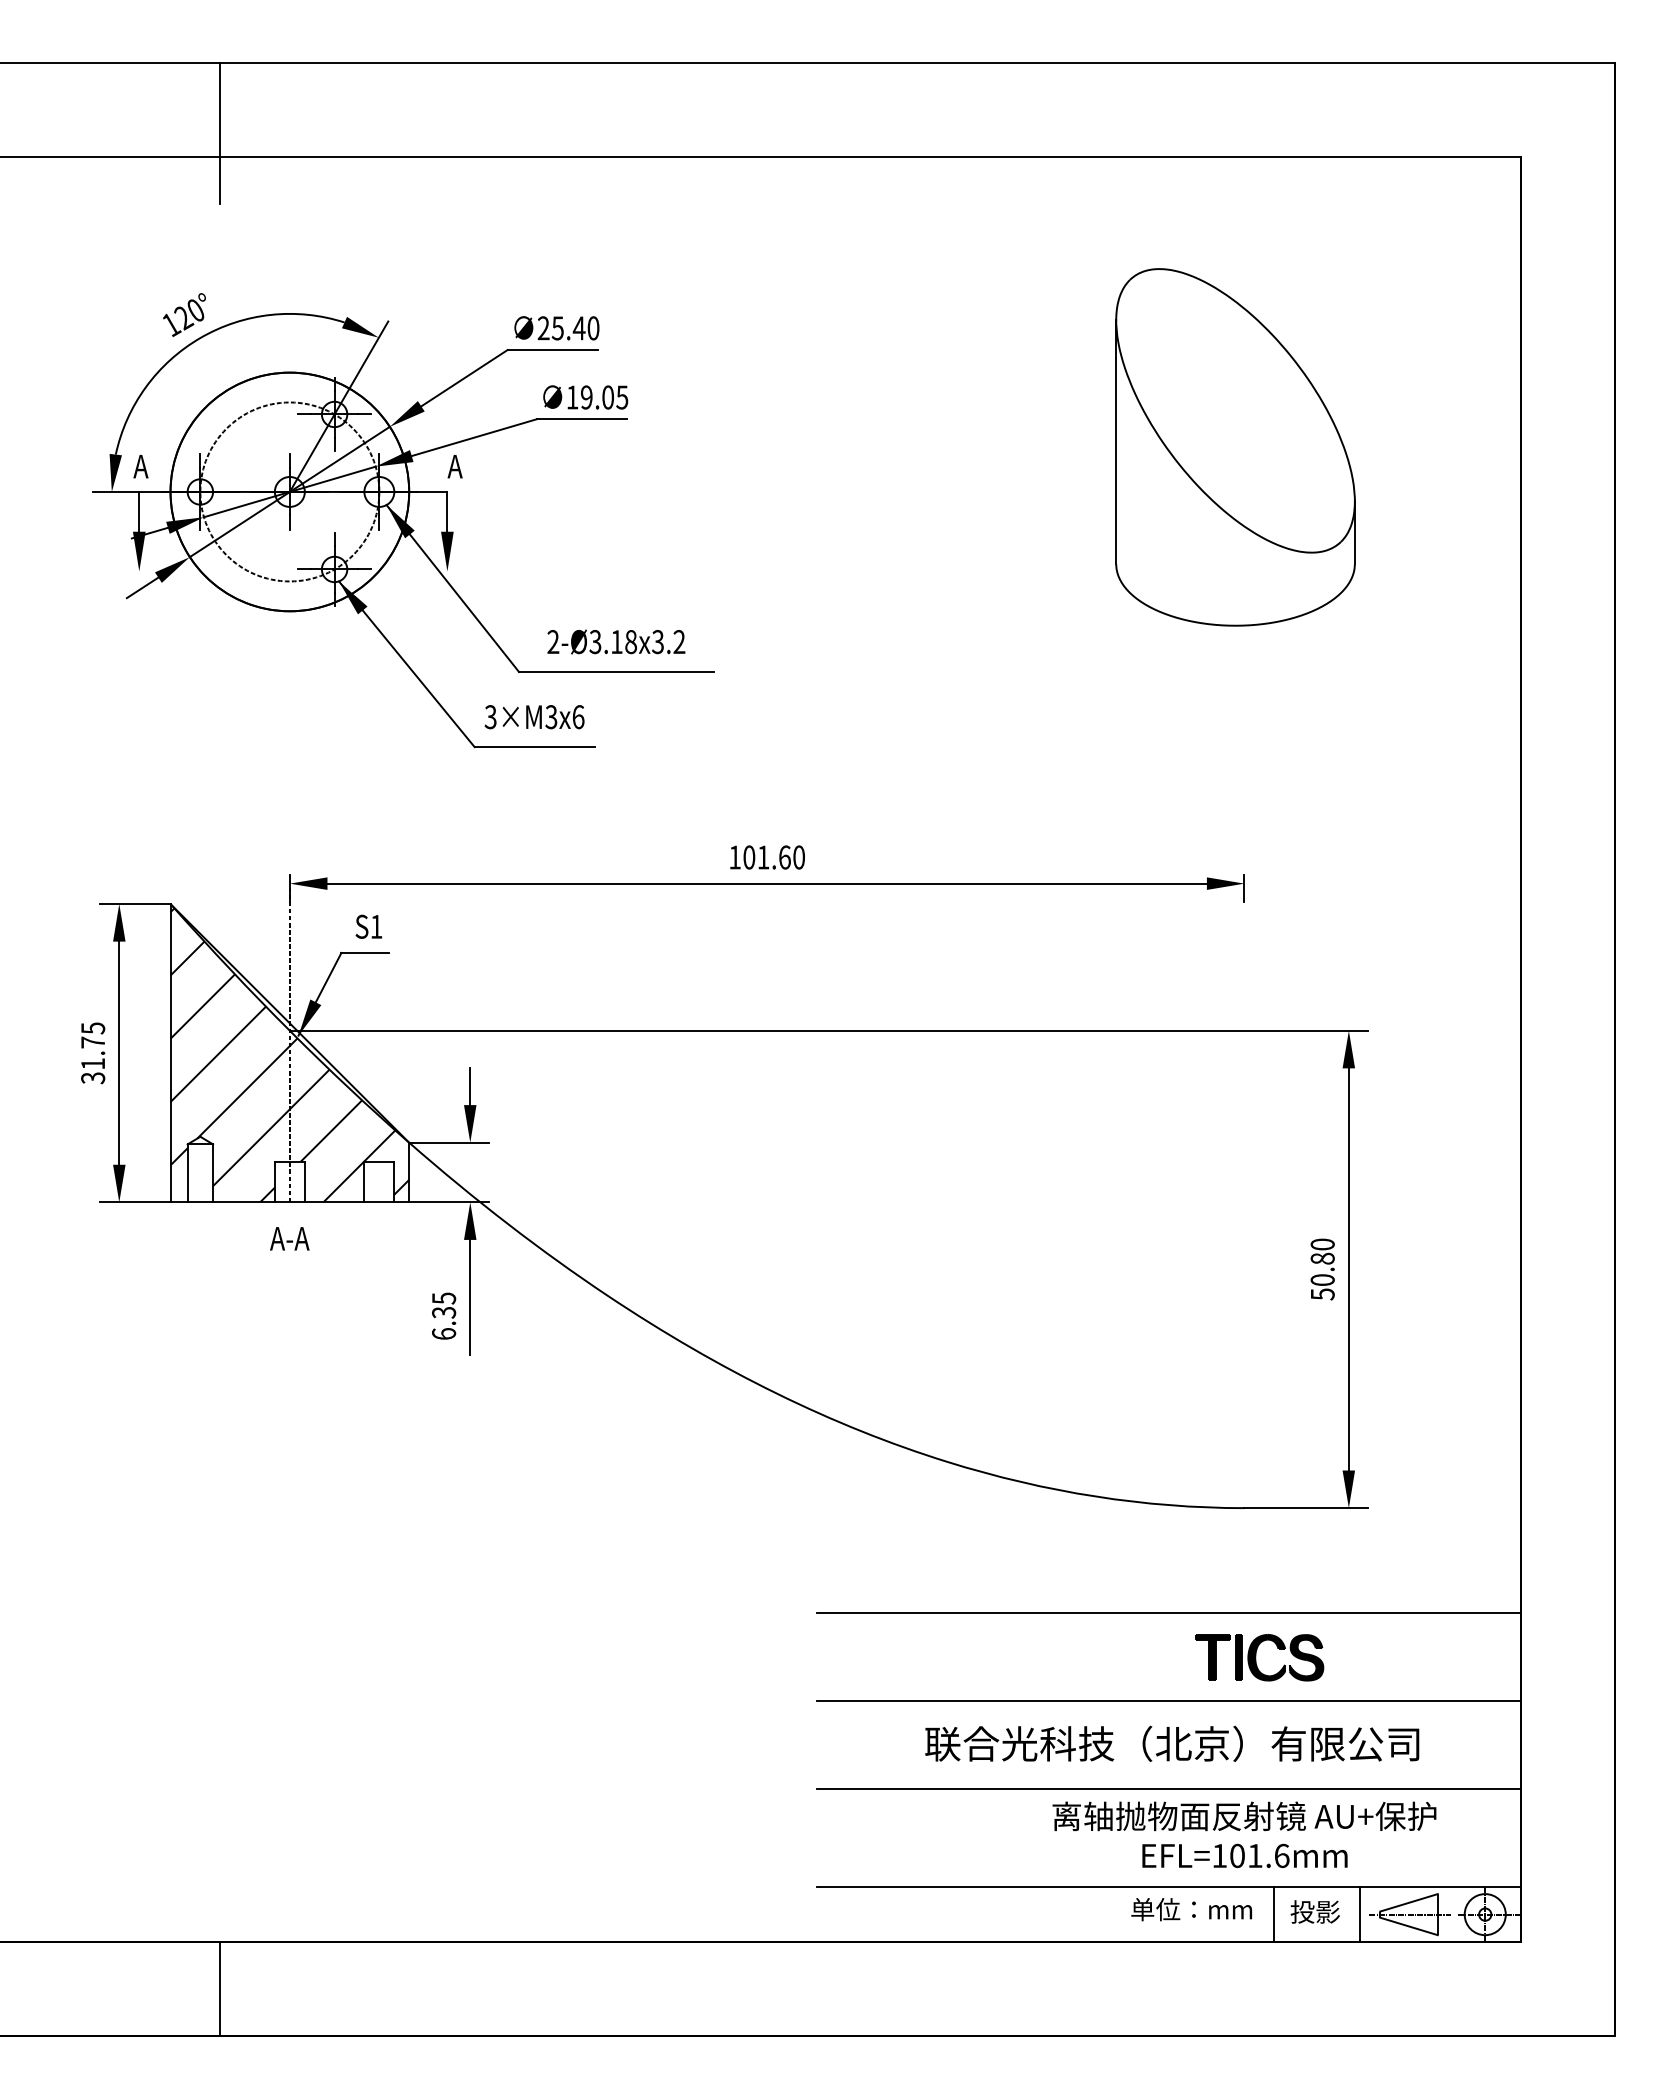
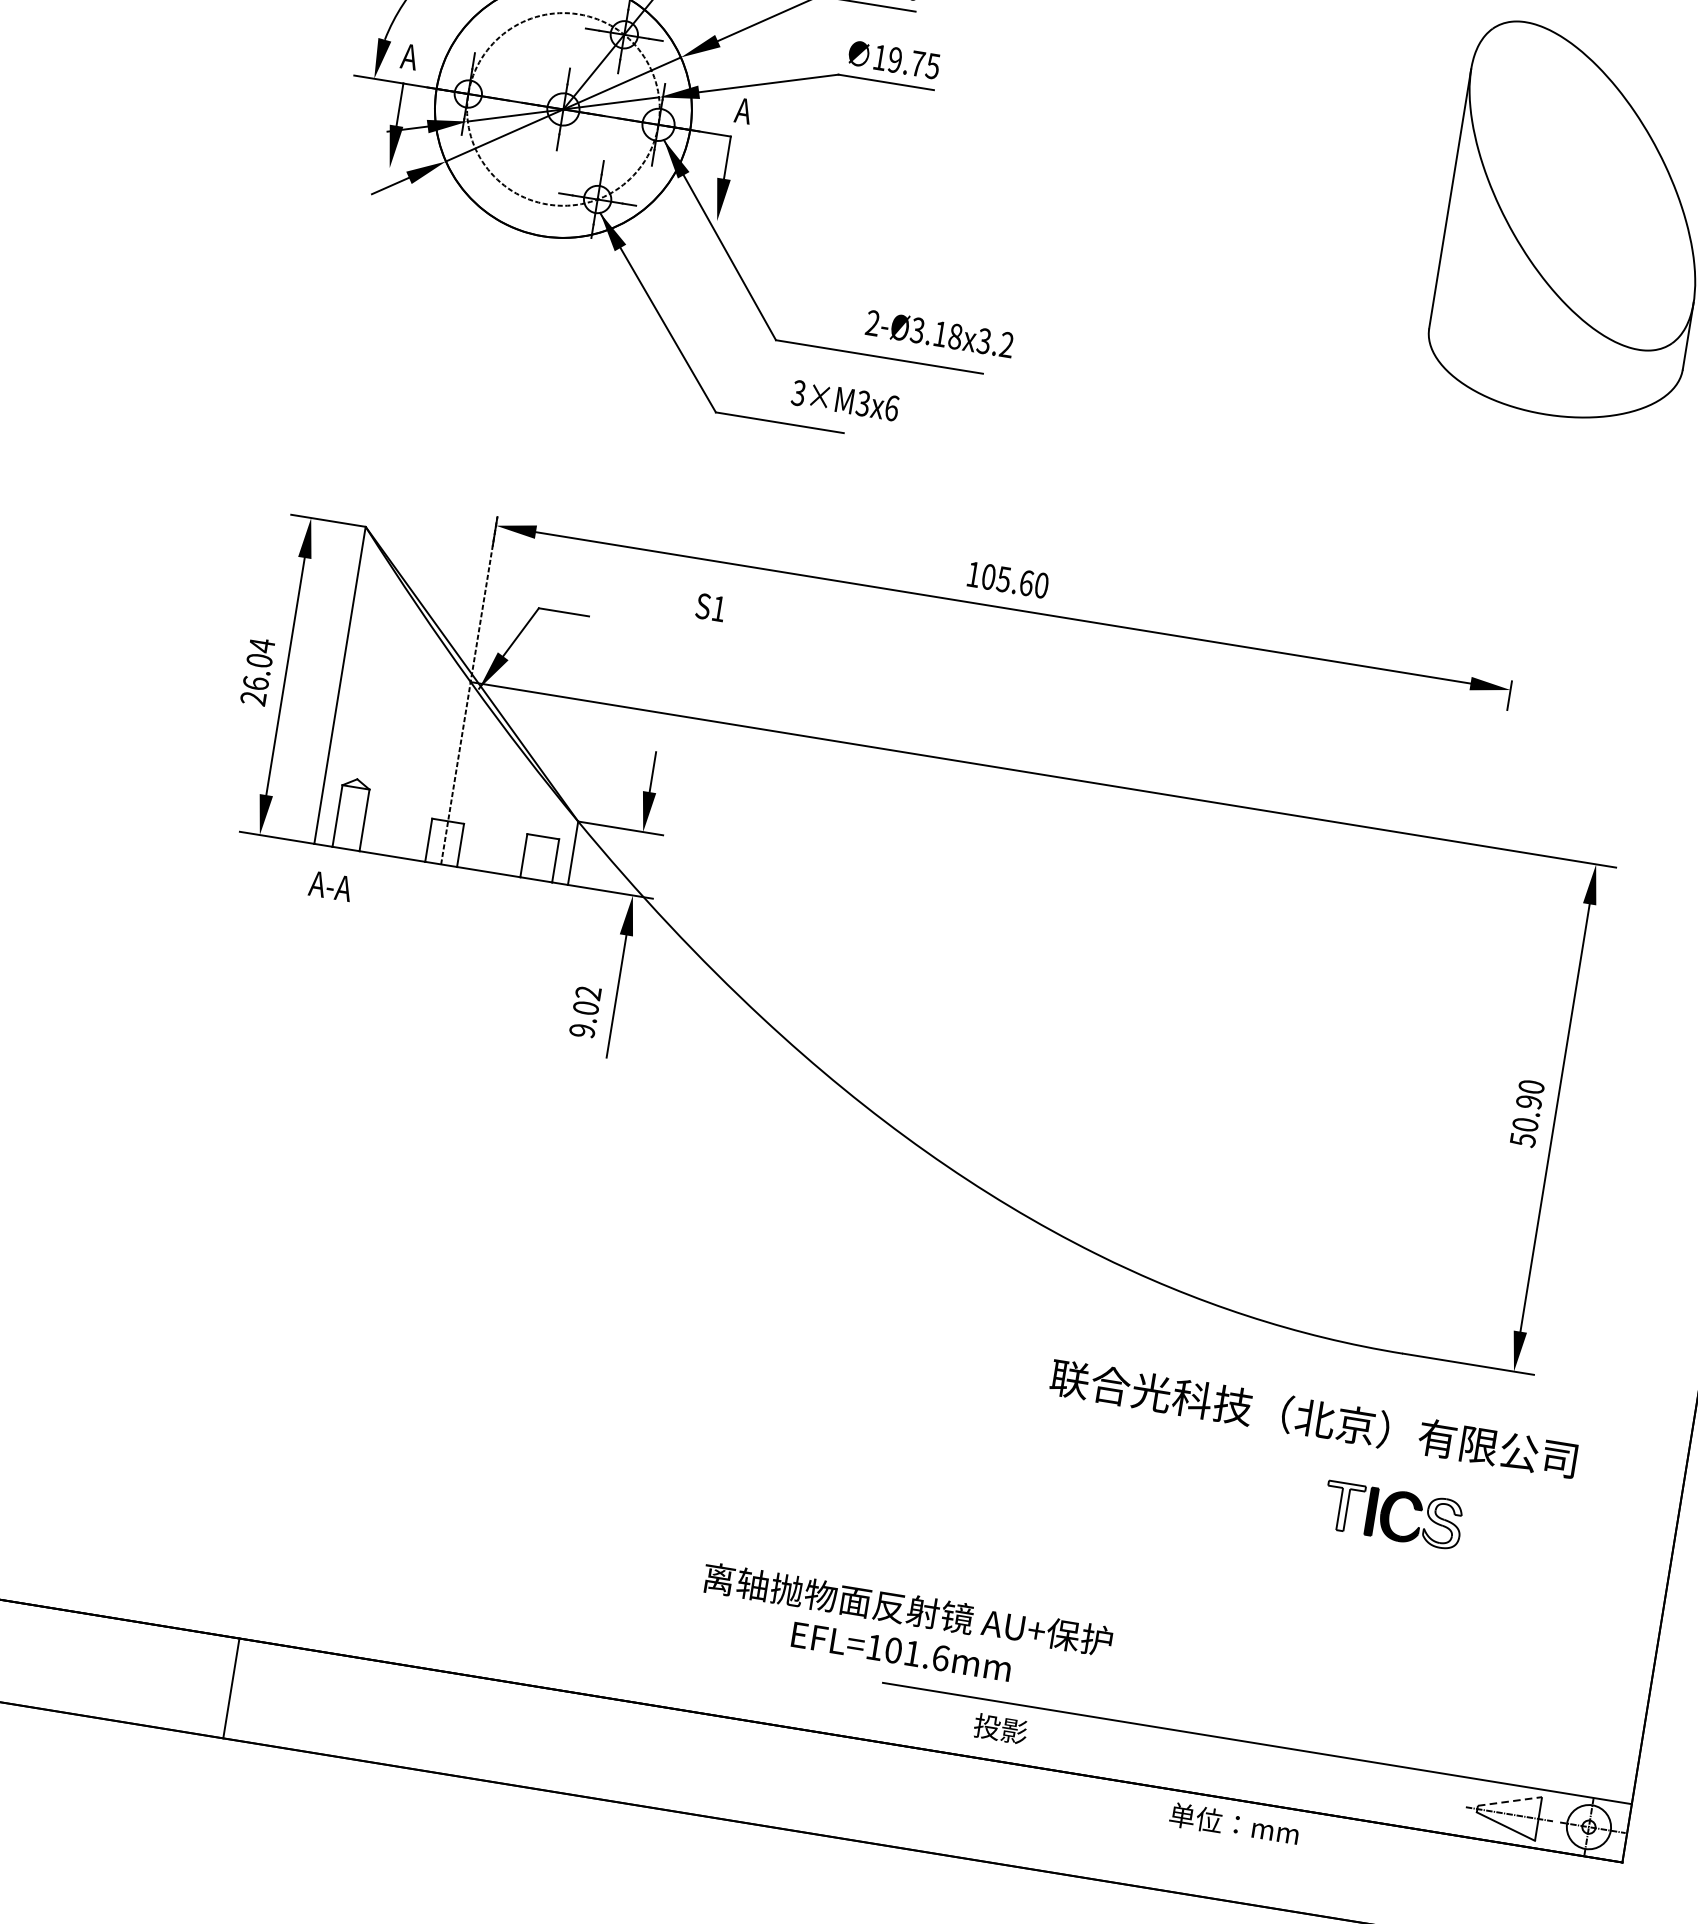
text: (608, 397) -> (918, 63), 19.05 -> 19.75
text: (616, 641) -> (940, 333), moved
text: (534, 717) -> (845, 401), moved
text: (763, 857) -> (1003, 579), 101.60 -> 105.60
text: (368, 926) -> (710, 607), moved
text: (93, 1053) -> (258, 672), 31.75 -> 26.04
hatch: (289, 1055) -> (466, 708), removed
text: (289, 1238) -> (330, 885), moved
text: (1322, 1258) -> (1528, 1101), 50.80 -> 50.90
text: (444, 1315) -> (586, 1011), 6.35 -> 9.02
line: (1168, 1613) -> (1304, 1452), removed
fill: (1212, 1657) -> (1343, 1506), removed
fill: (1306, 1657) -> (1443, 1523), removed
line: (1168, 1700) -> (1289, 1545), removed
text: (1172, 1743) -> (1314, 1418), moved
line: (1168, 1788) -> (1274, 1638), removed
text: (1244, 1834) -> (904, 1628), moved
line: (1409, 1902) -> (1510, 1801), solid -> dashed
text: (1191, 1909) -> (1234, 1824), moved
text: (1314, 1911) -> (999, 1728), moved
line: (1273, 1914) -> (1363, 1790), removed
line: (1359, 1914) -> (1455, 1805), removed

